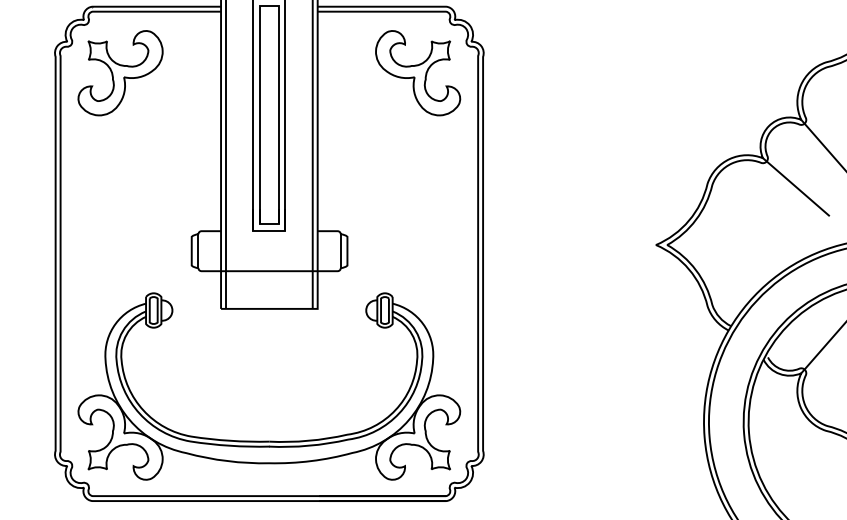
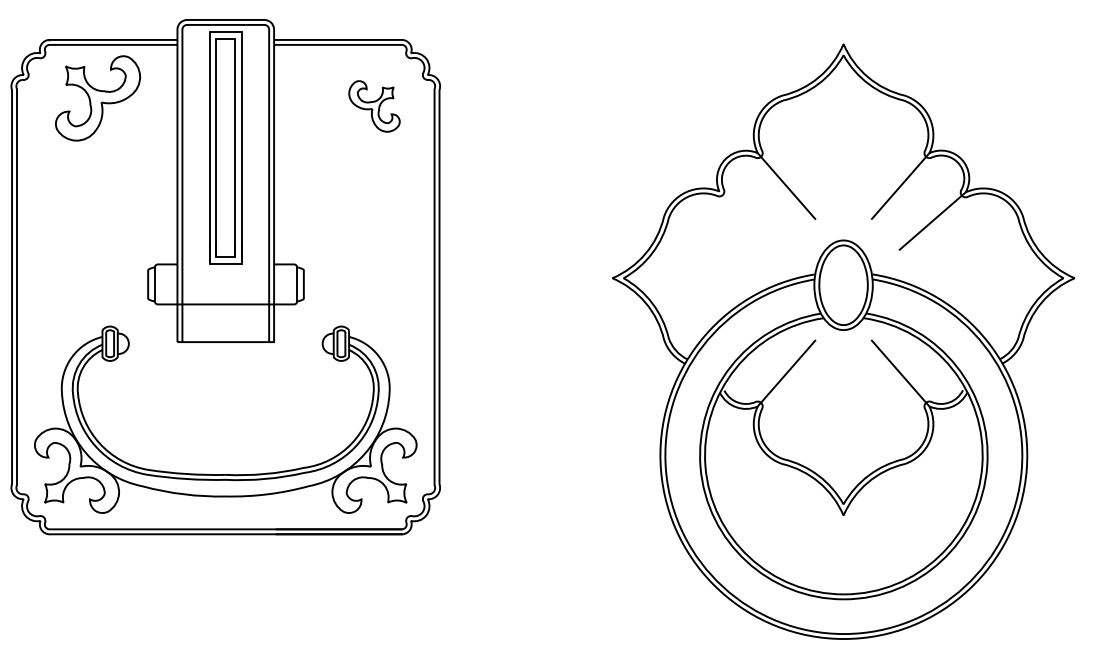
part: (120, 73) -> (97, 98), moved
part: (418, 73) -> (374, 106), size x0.6
line: (796, 186) -> (752, 219), removed

